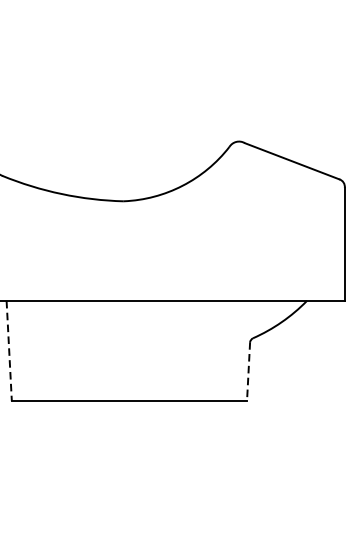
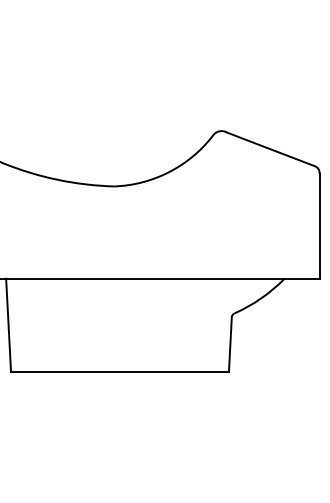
line: (9, 351) -> (8, 325), dashed -> solid
line: (248, 371) -> (230, 344), dashed -> solid

